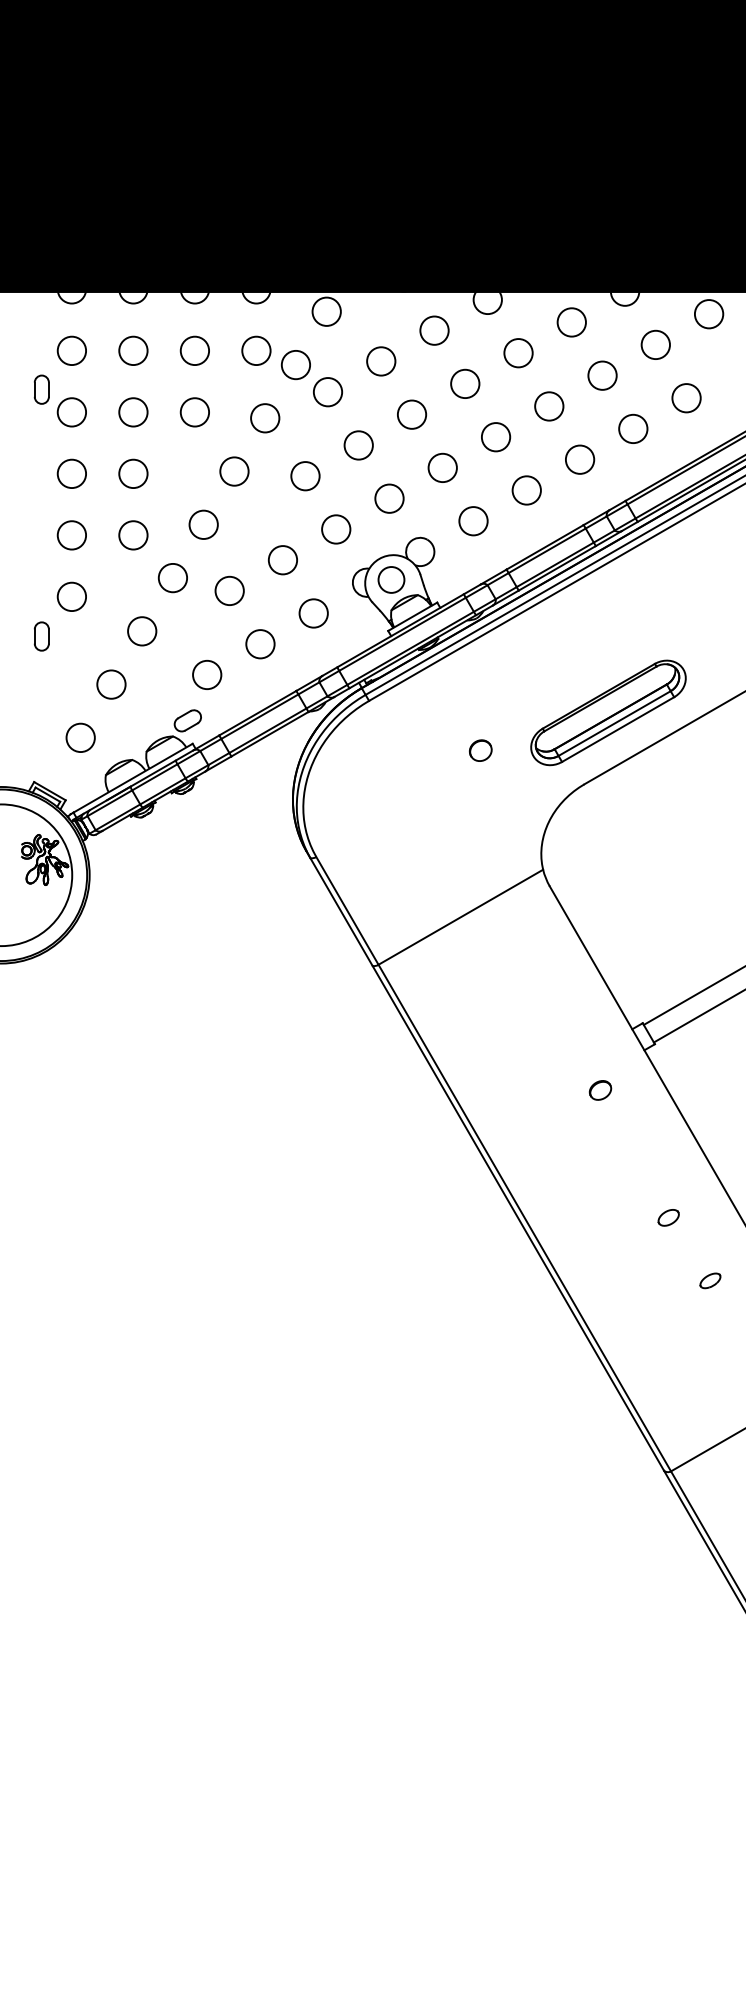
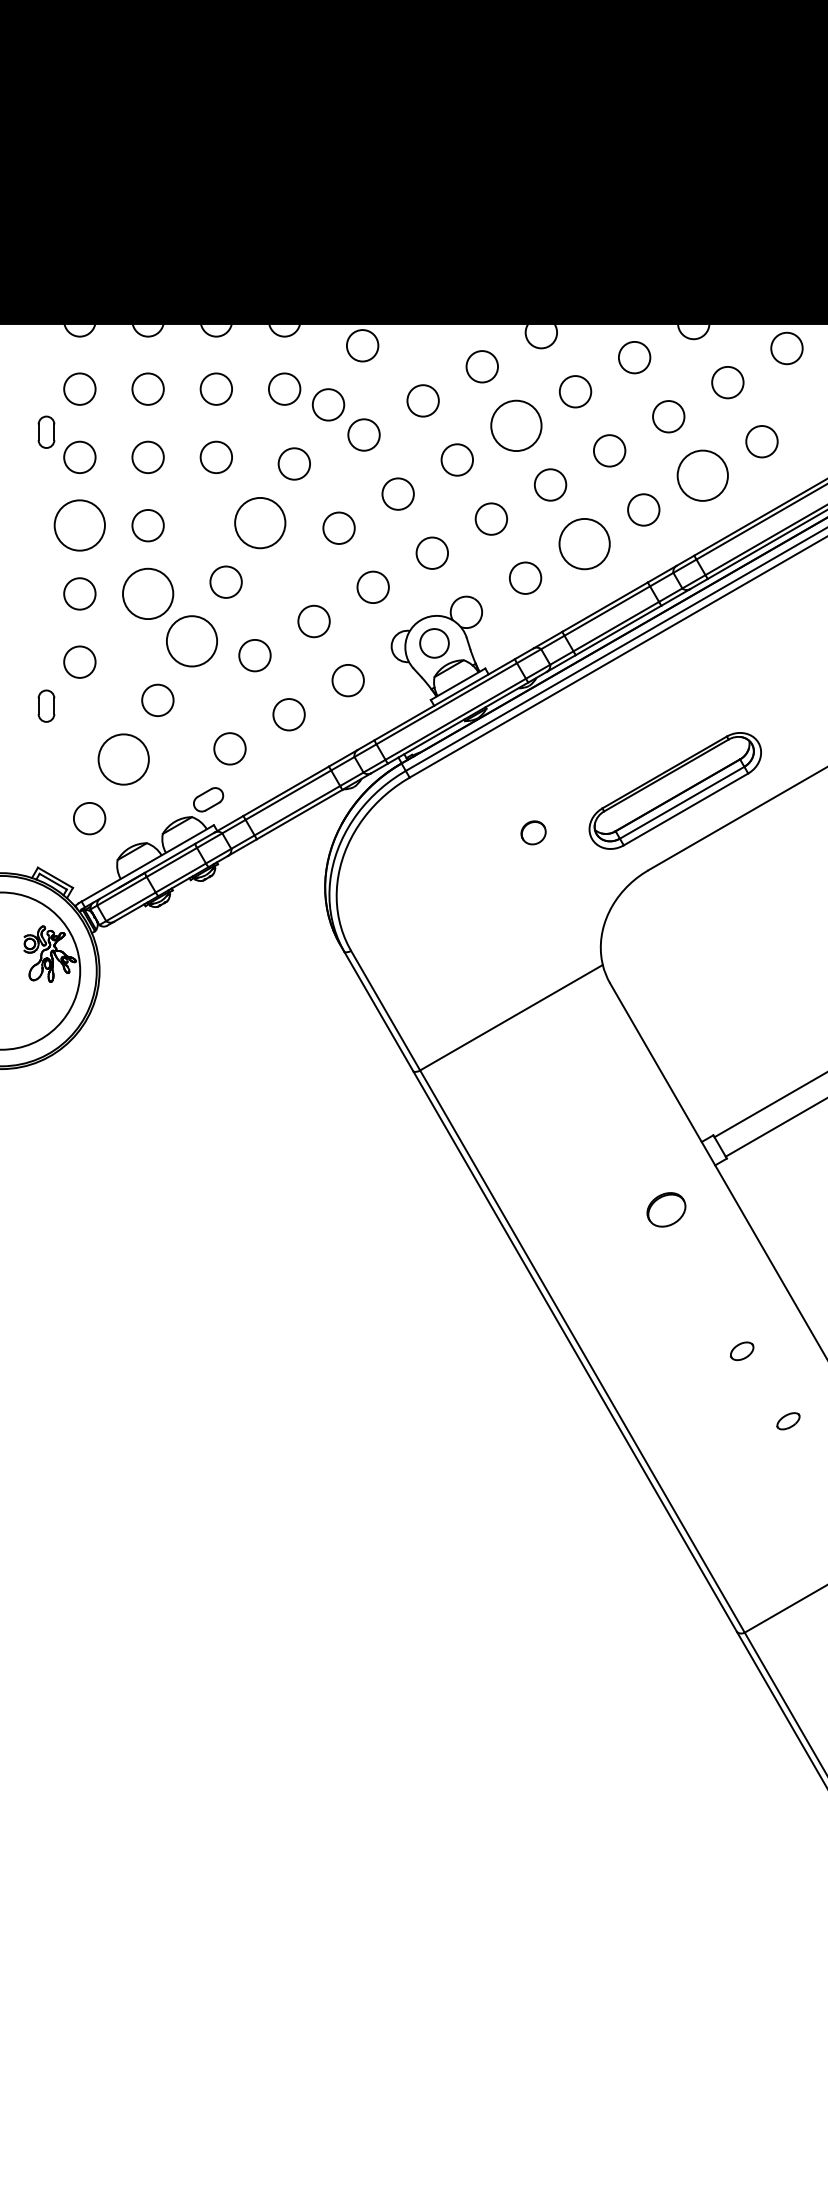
circle: (465, 383) -> (516, 425), size x1.6
circle: (632, 428) -> (702, 475), size x1.6
circle: (233, 471) -> (259, 522), size x1.6
circle: (71, 473) -> (79, 525), size x1.6
circle: (526, 489) -> (584, 543), size x1.6
circle: (132, 534) -> (147, 593), size x1.6
circle: (172, 578) -> (191, 641), size x1.6
circle: (111, 684) -> (123, 759), size x1.6
part: (600, 1090) -> (666, 1209), size x1.6

